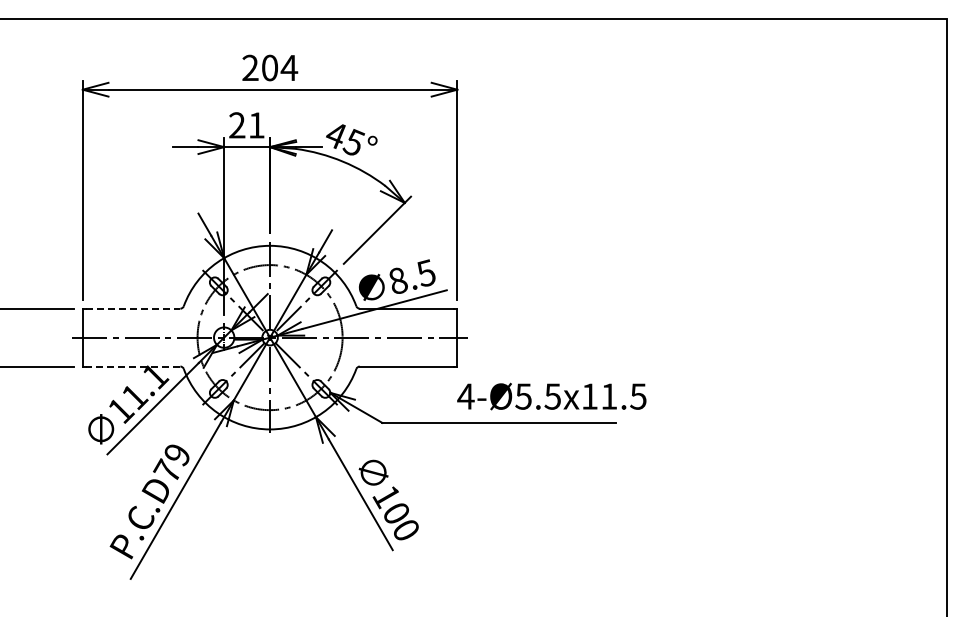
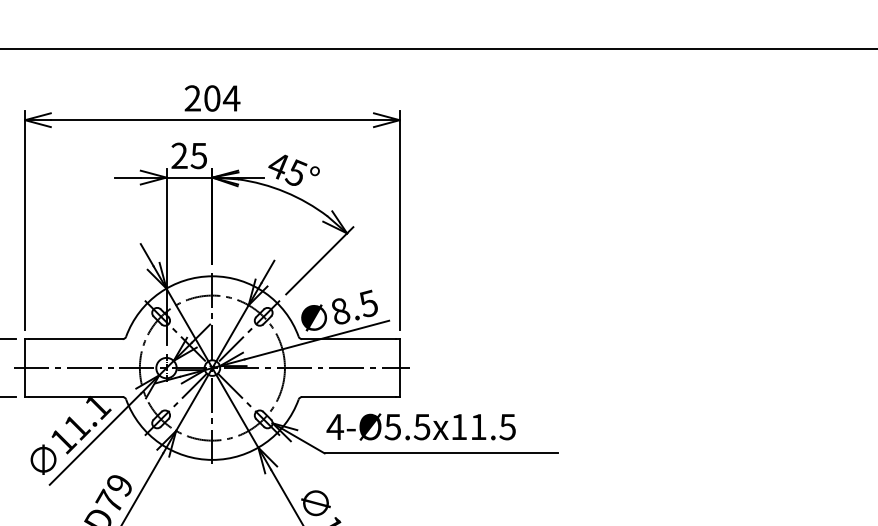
text: (256, 125) -> (198, 155), 21 -> 25
line: (133, 308) -> (75, 338), dashed -> solid
line: (133, 366) -> (75, 396), dashed -> solid
text: (551, 396) -> (420, 426), moved

